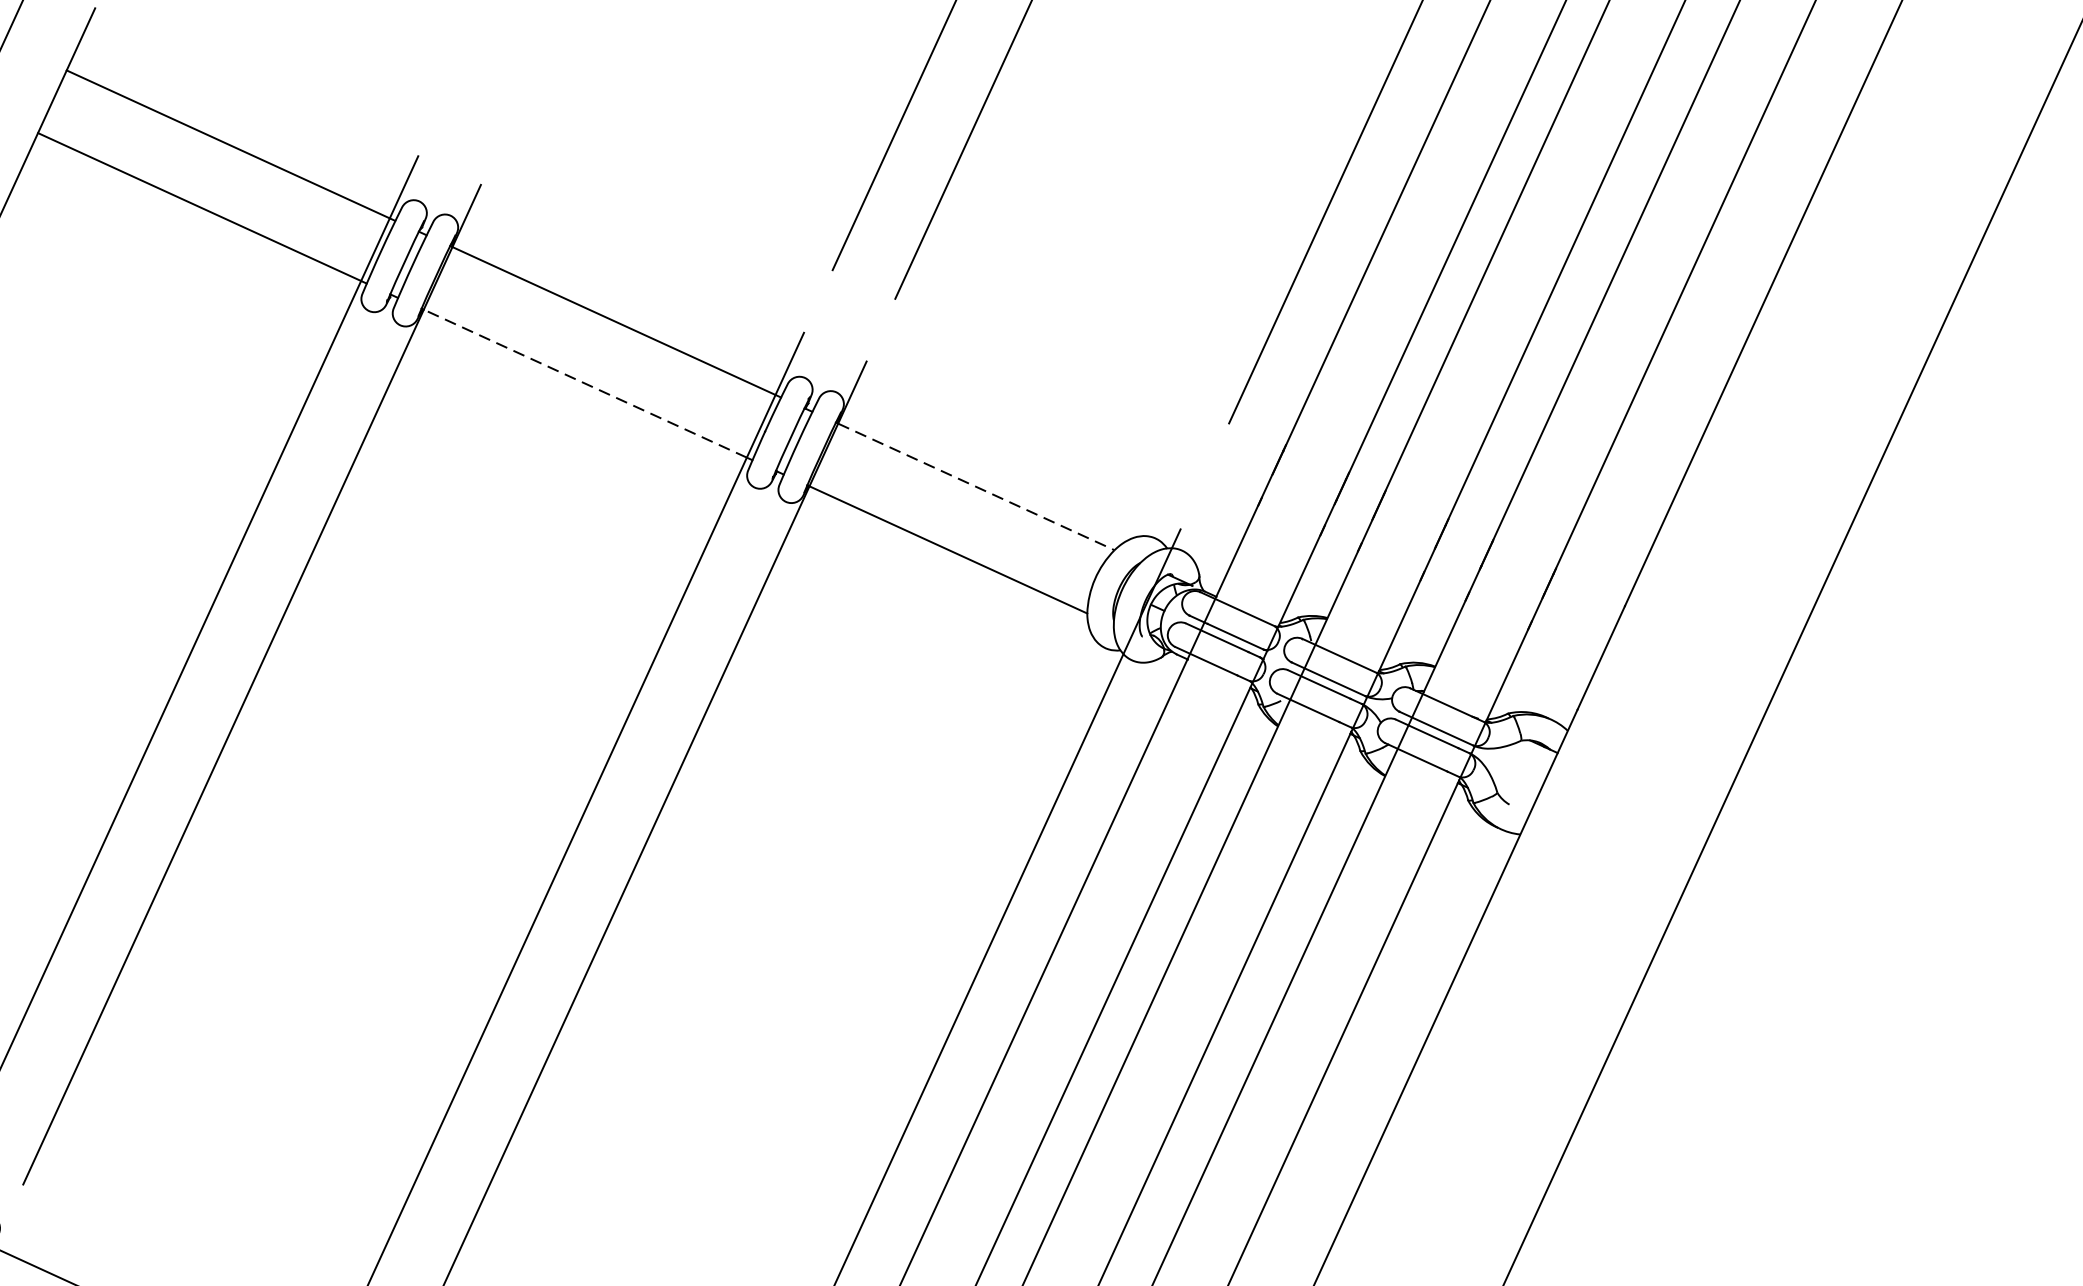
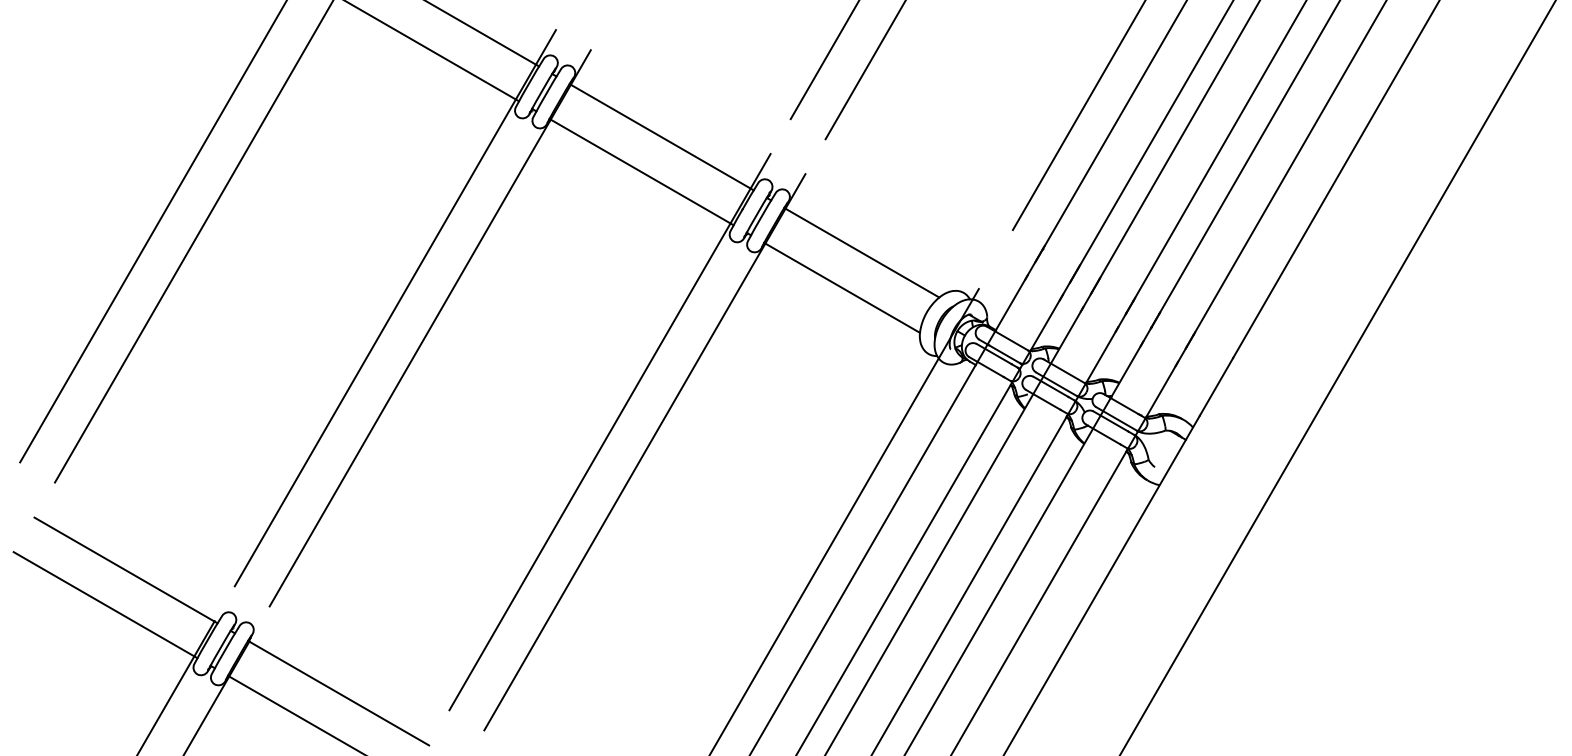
line: (585, 383) -> (640, 171), dashed -> solid
line: (976, 487) -> (862, 253), dashed -> solid

